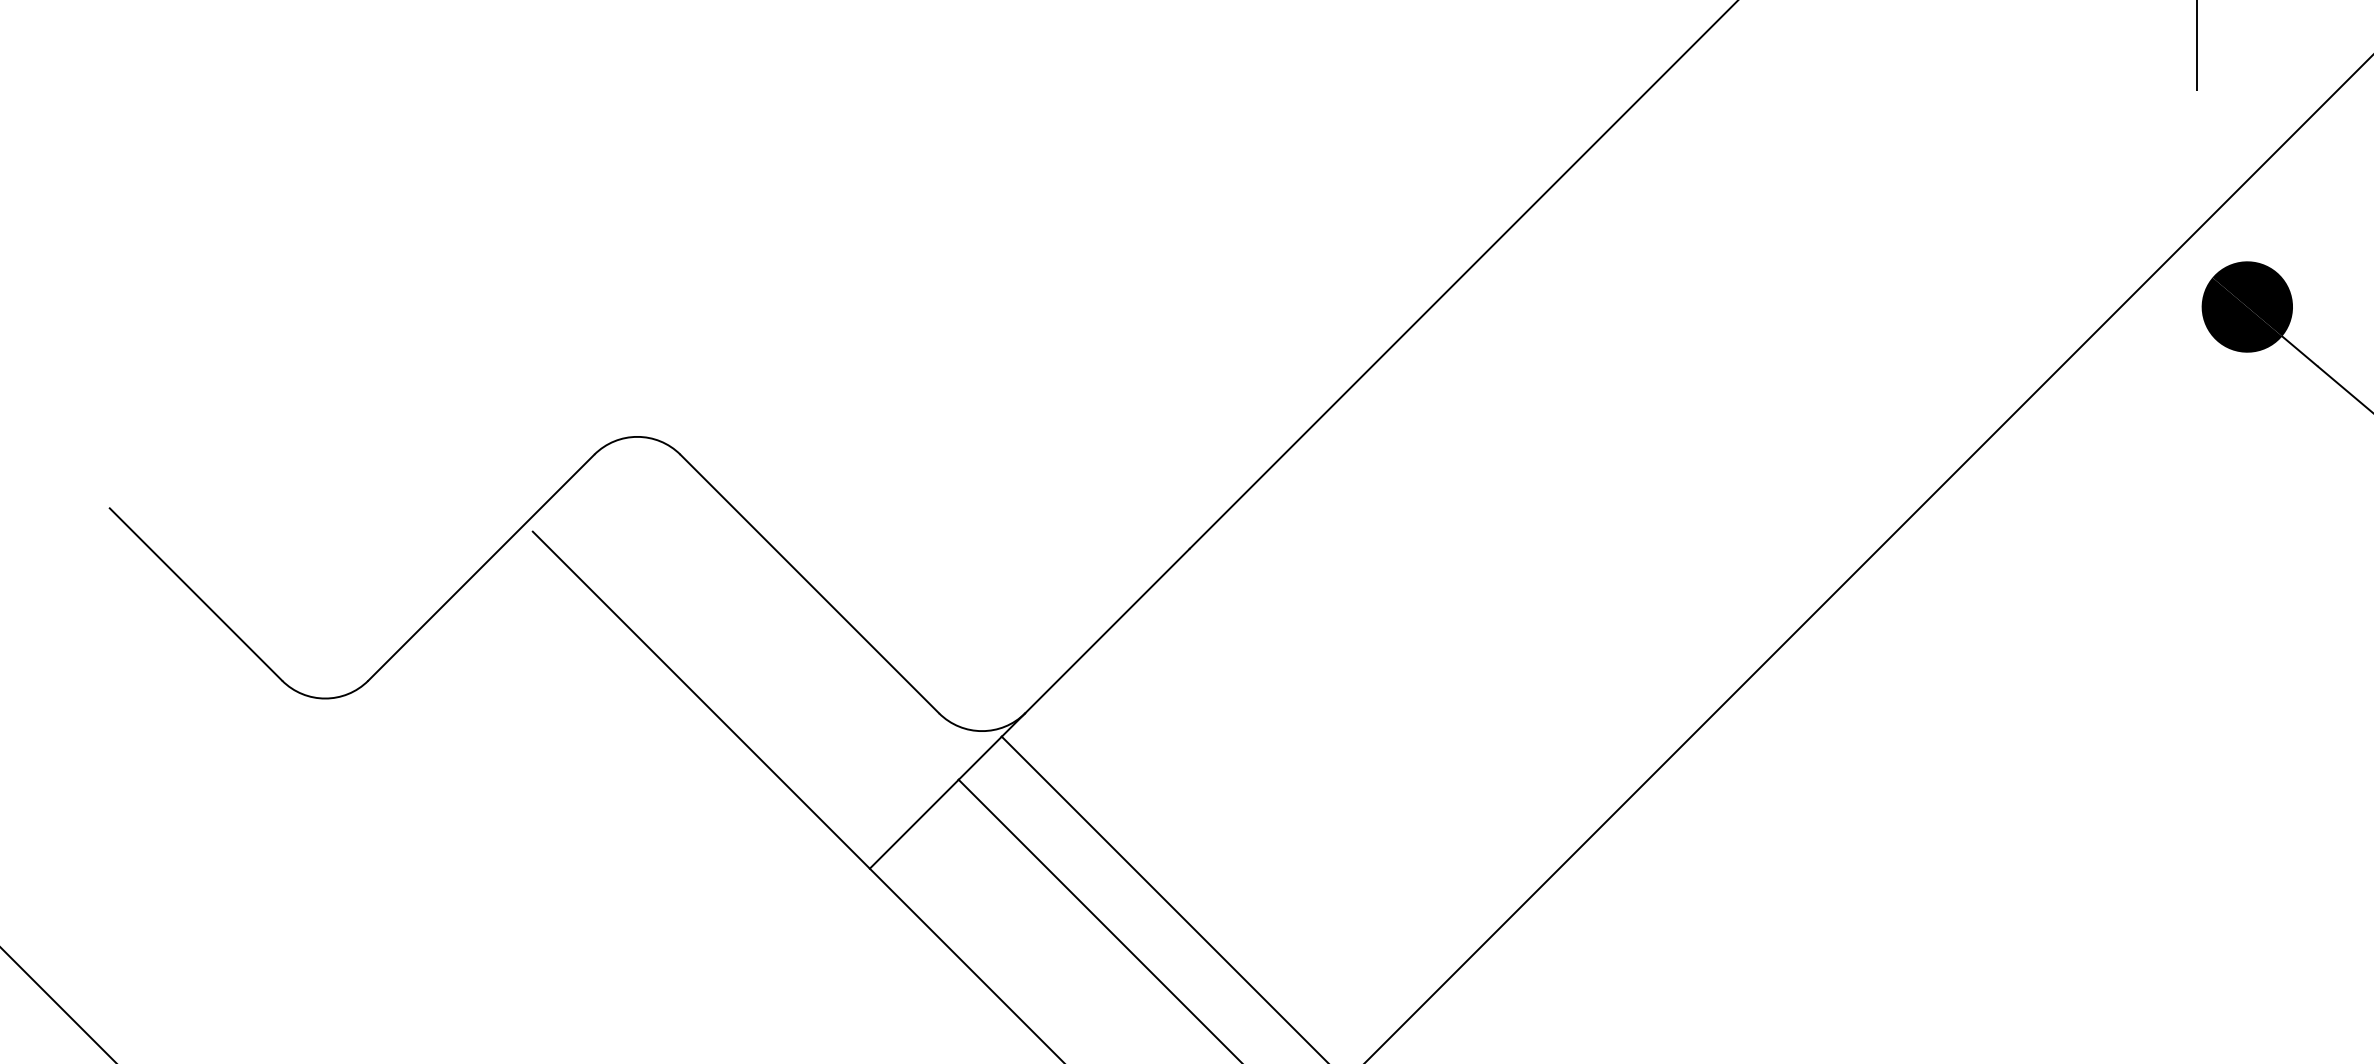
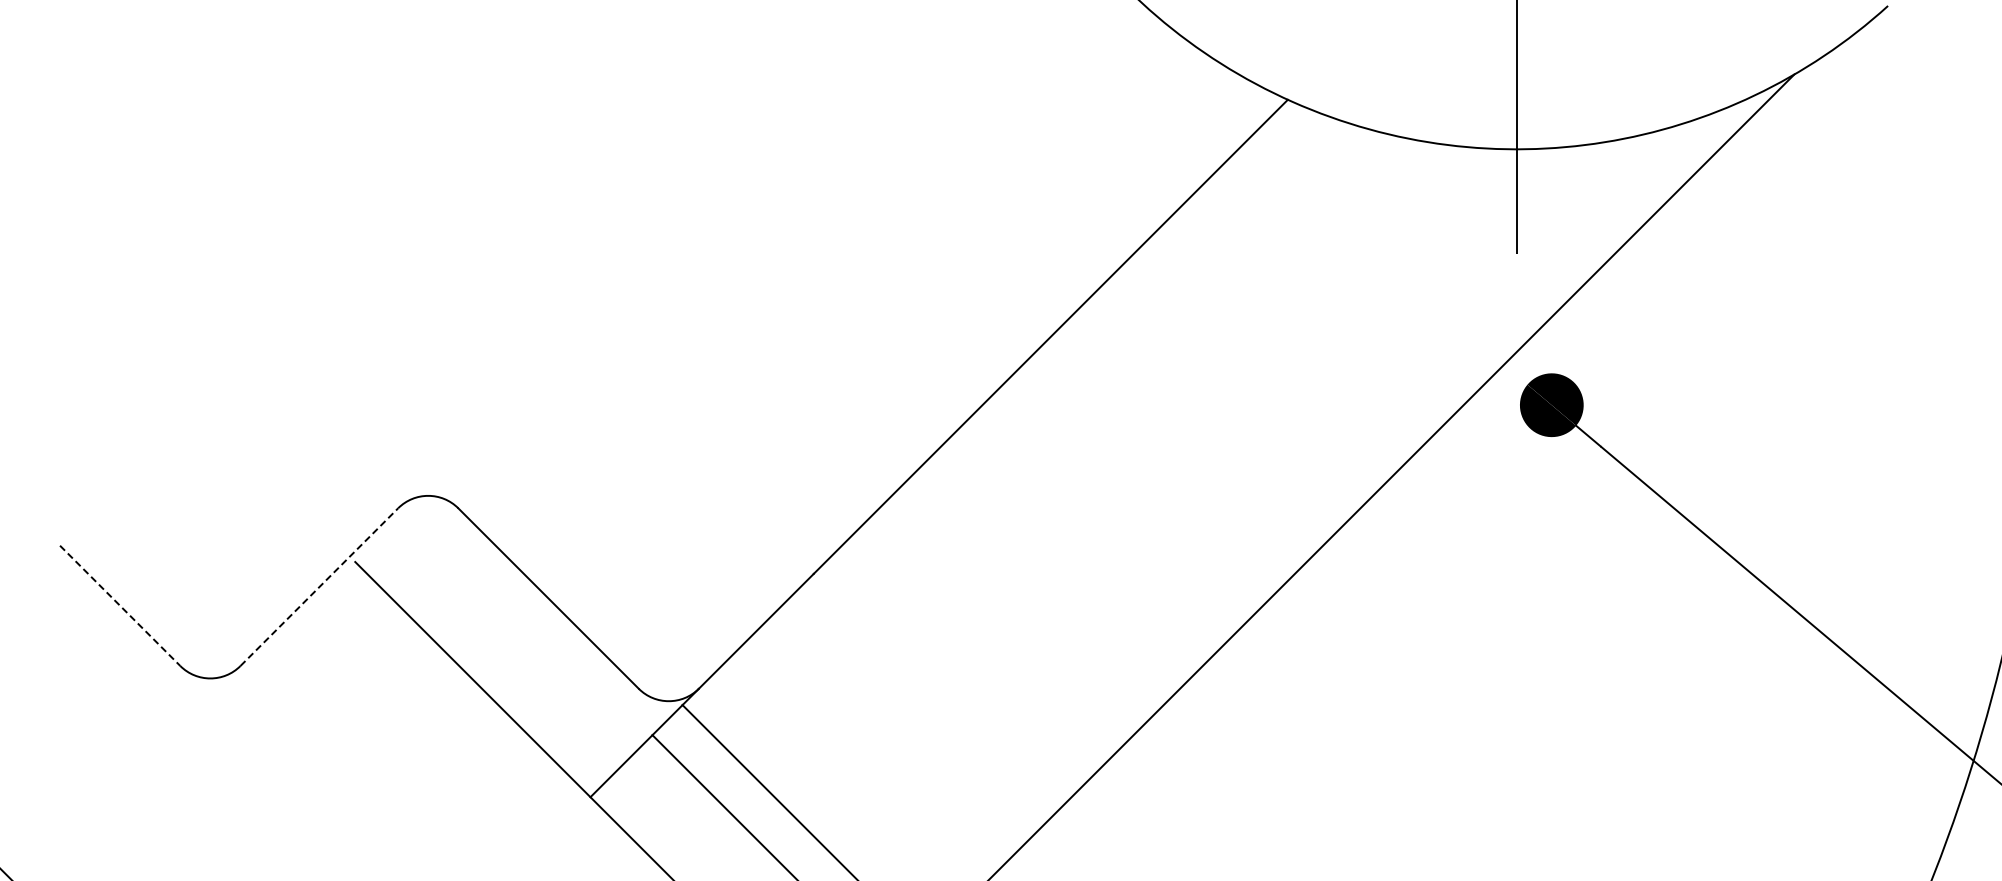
line: (481, 568) -> (319, 587), solid -> dashed
line: (196, 595) -> (120, 606), solid -> dashed

